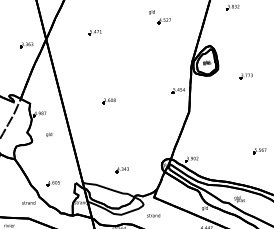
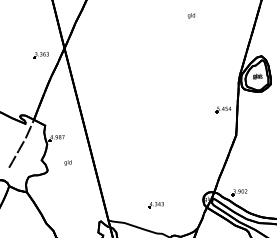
part: (163, 21) -> (205, 26), removed
part: (94, 32) -> (122, 40), removed
part: (108, 101) -> (139, 122), removed
part: (52, 183) -> (72, 221), removed

